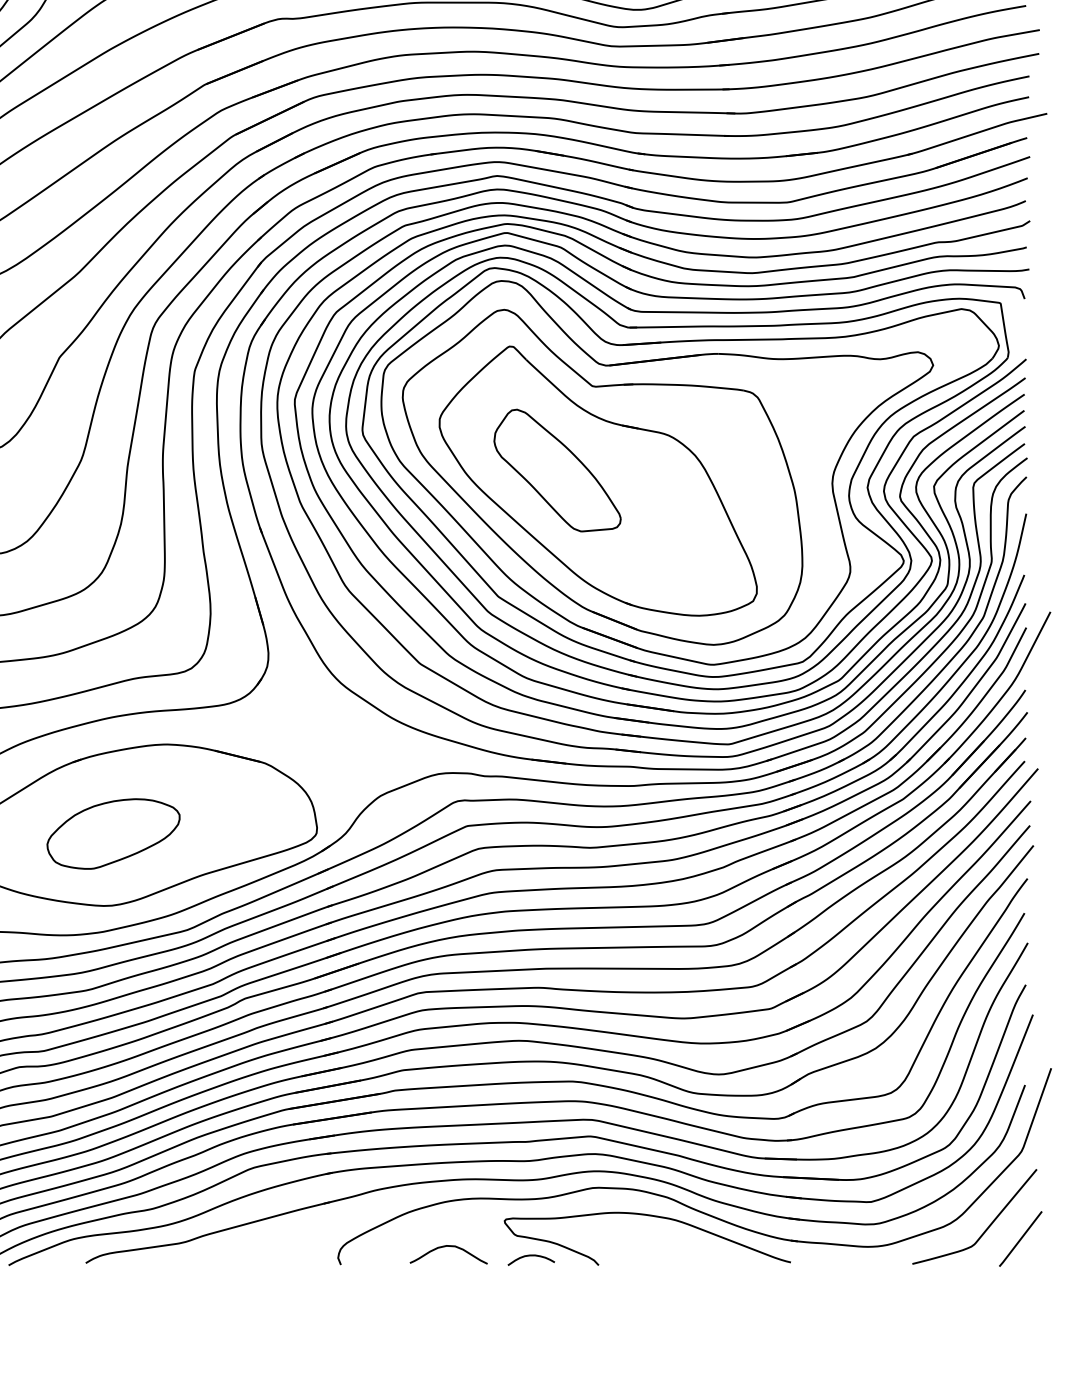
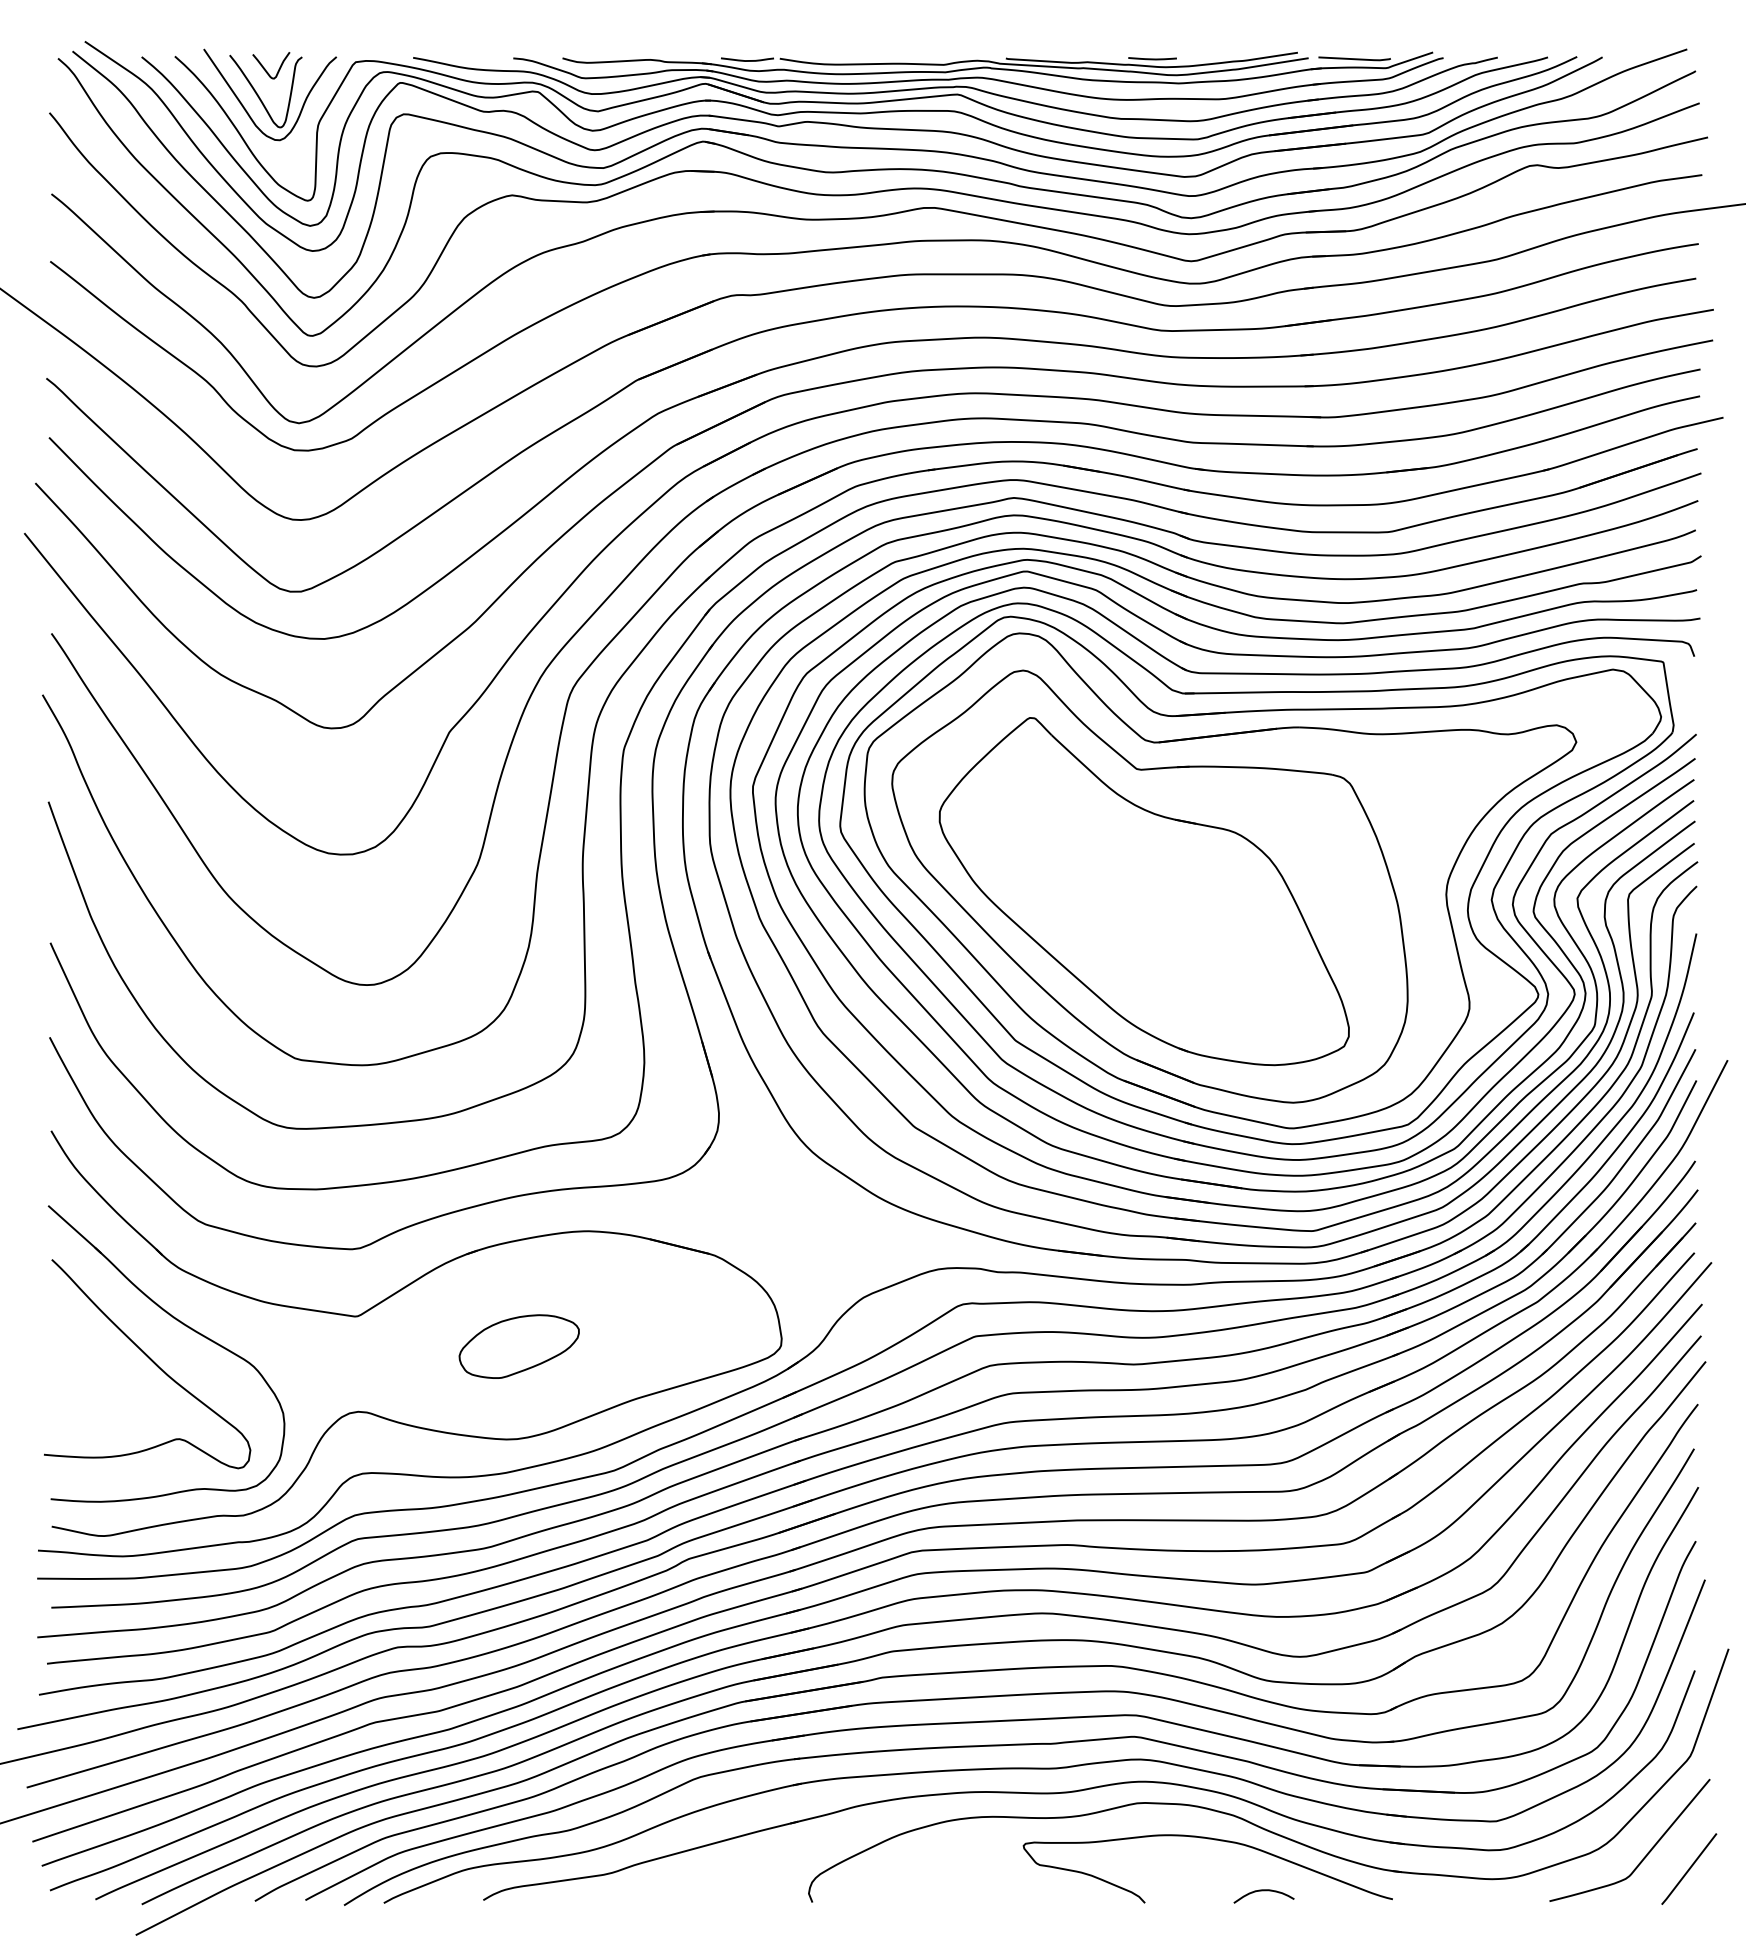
part: (557, 470) -> (1091, 877), removed
part: (113, 833) -> (519, 1346), size x0.7
curve: (450, 1247) -> (953, 1879), removed
curve: (530, 1256) -> (1263, 1891), moved

